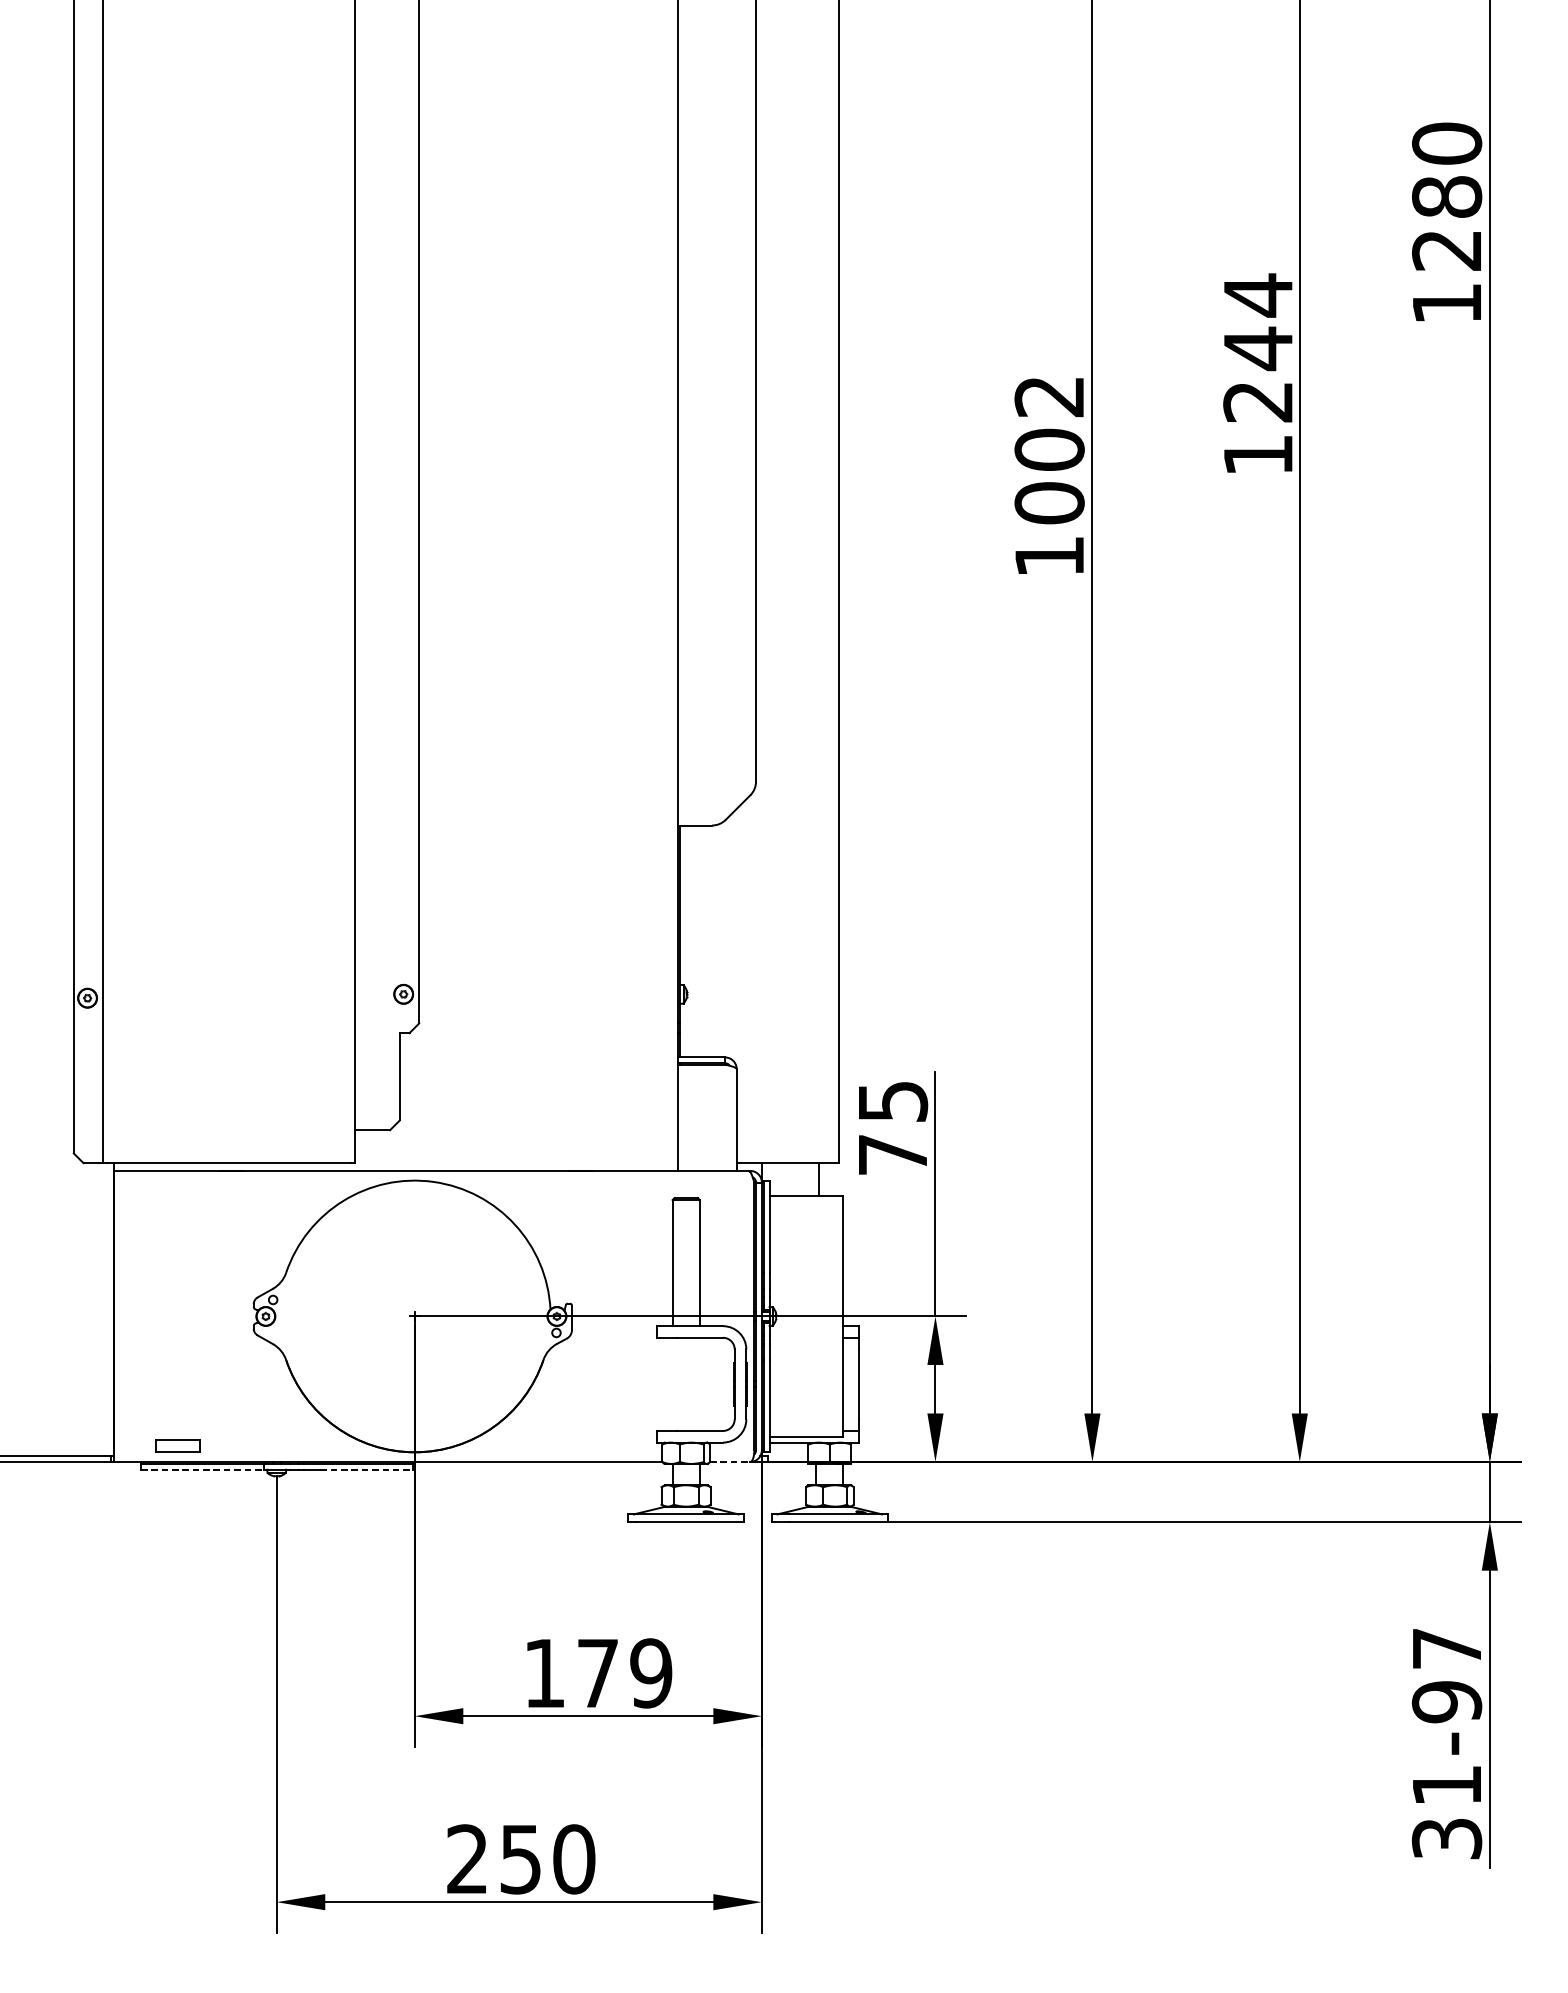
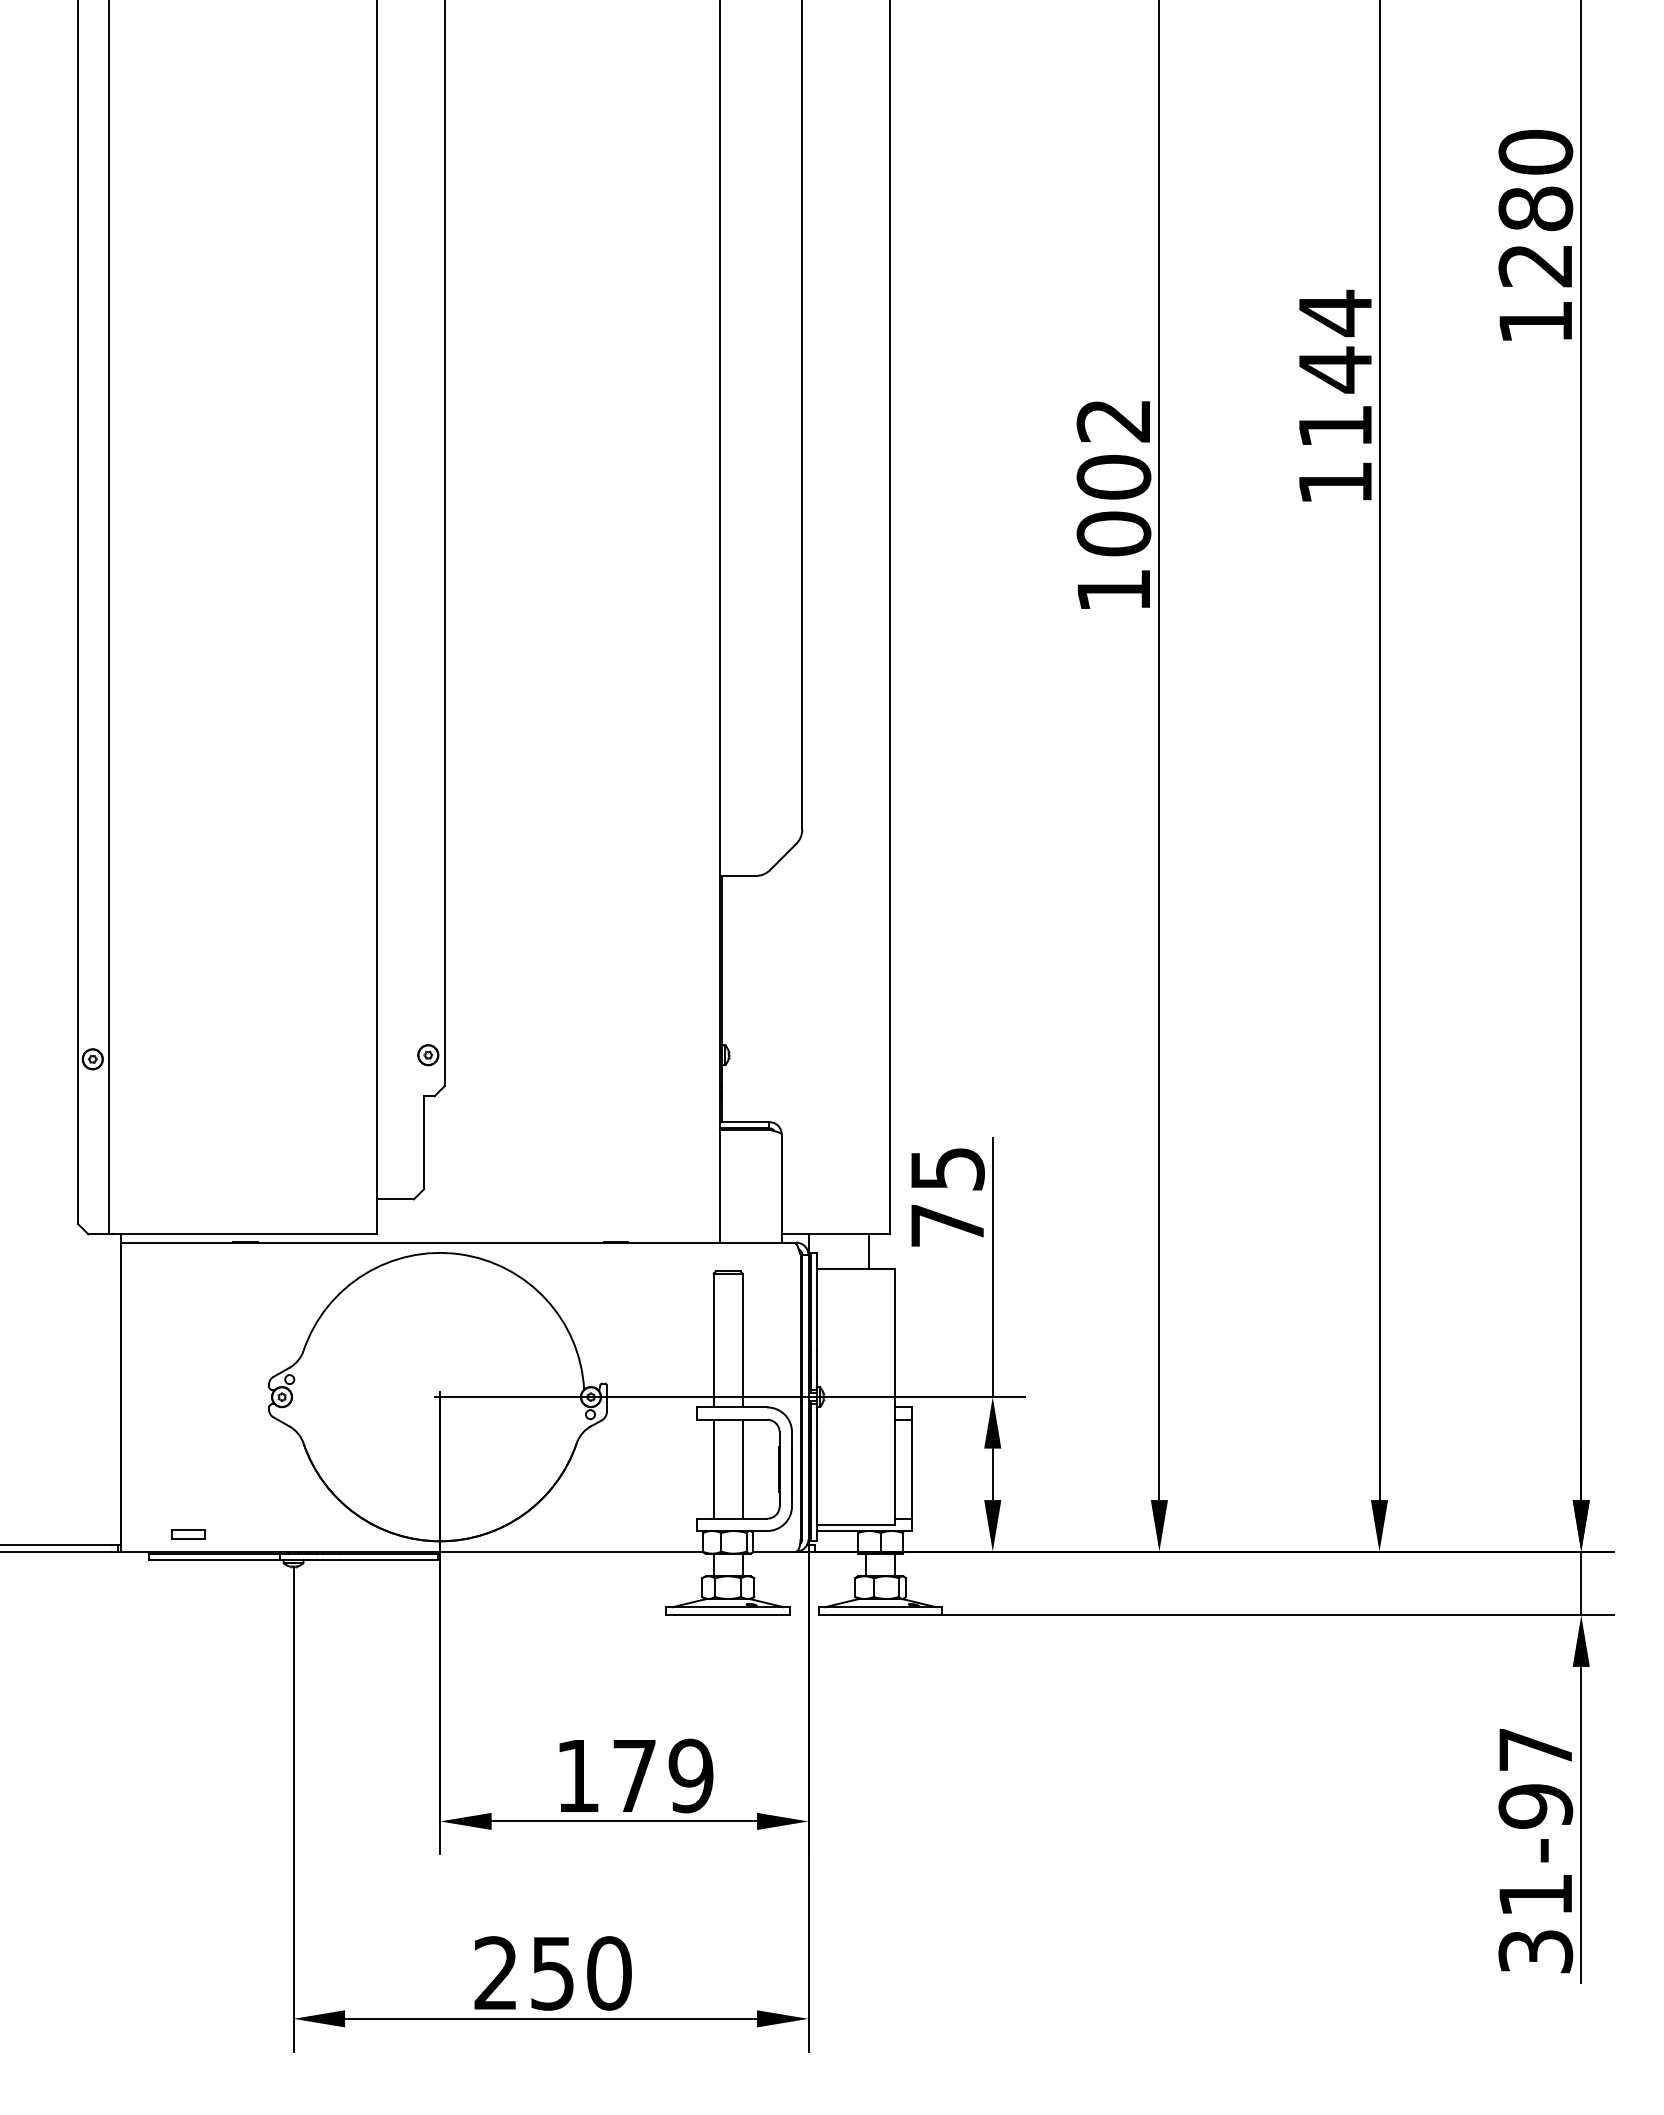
text: (1257, 402) -> (1334, 427), 1244 -> 1144
line: (672, 1383) -> (713, 1468), added
line: (699, 1383) -> (742, 1468), added
part: (177, 1445) -> (188, 1534), size x0.71
line: (730, 1461) -> (775, 1551), dashed -> solid
line: (203, 1469) -> (215, 1559), dashed -> solid
line: (366, 1469) -> (388, 1559), dashed -> solid

